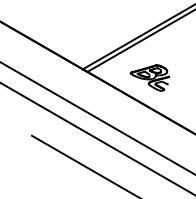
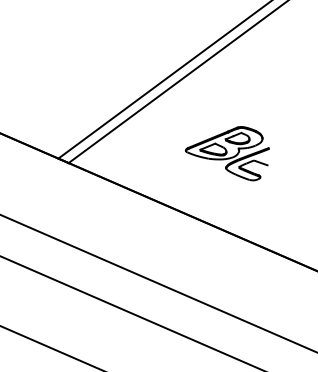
part: (149, 77) -> (226, 154), moved

